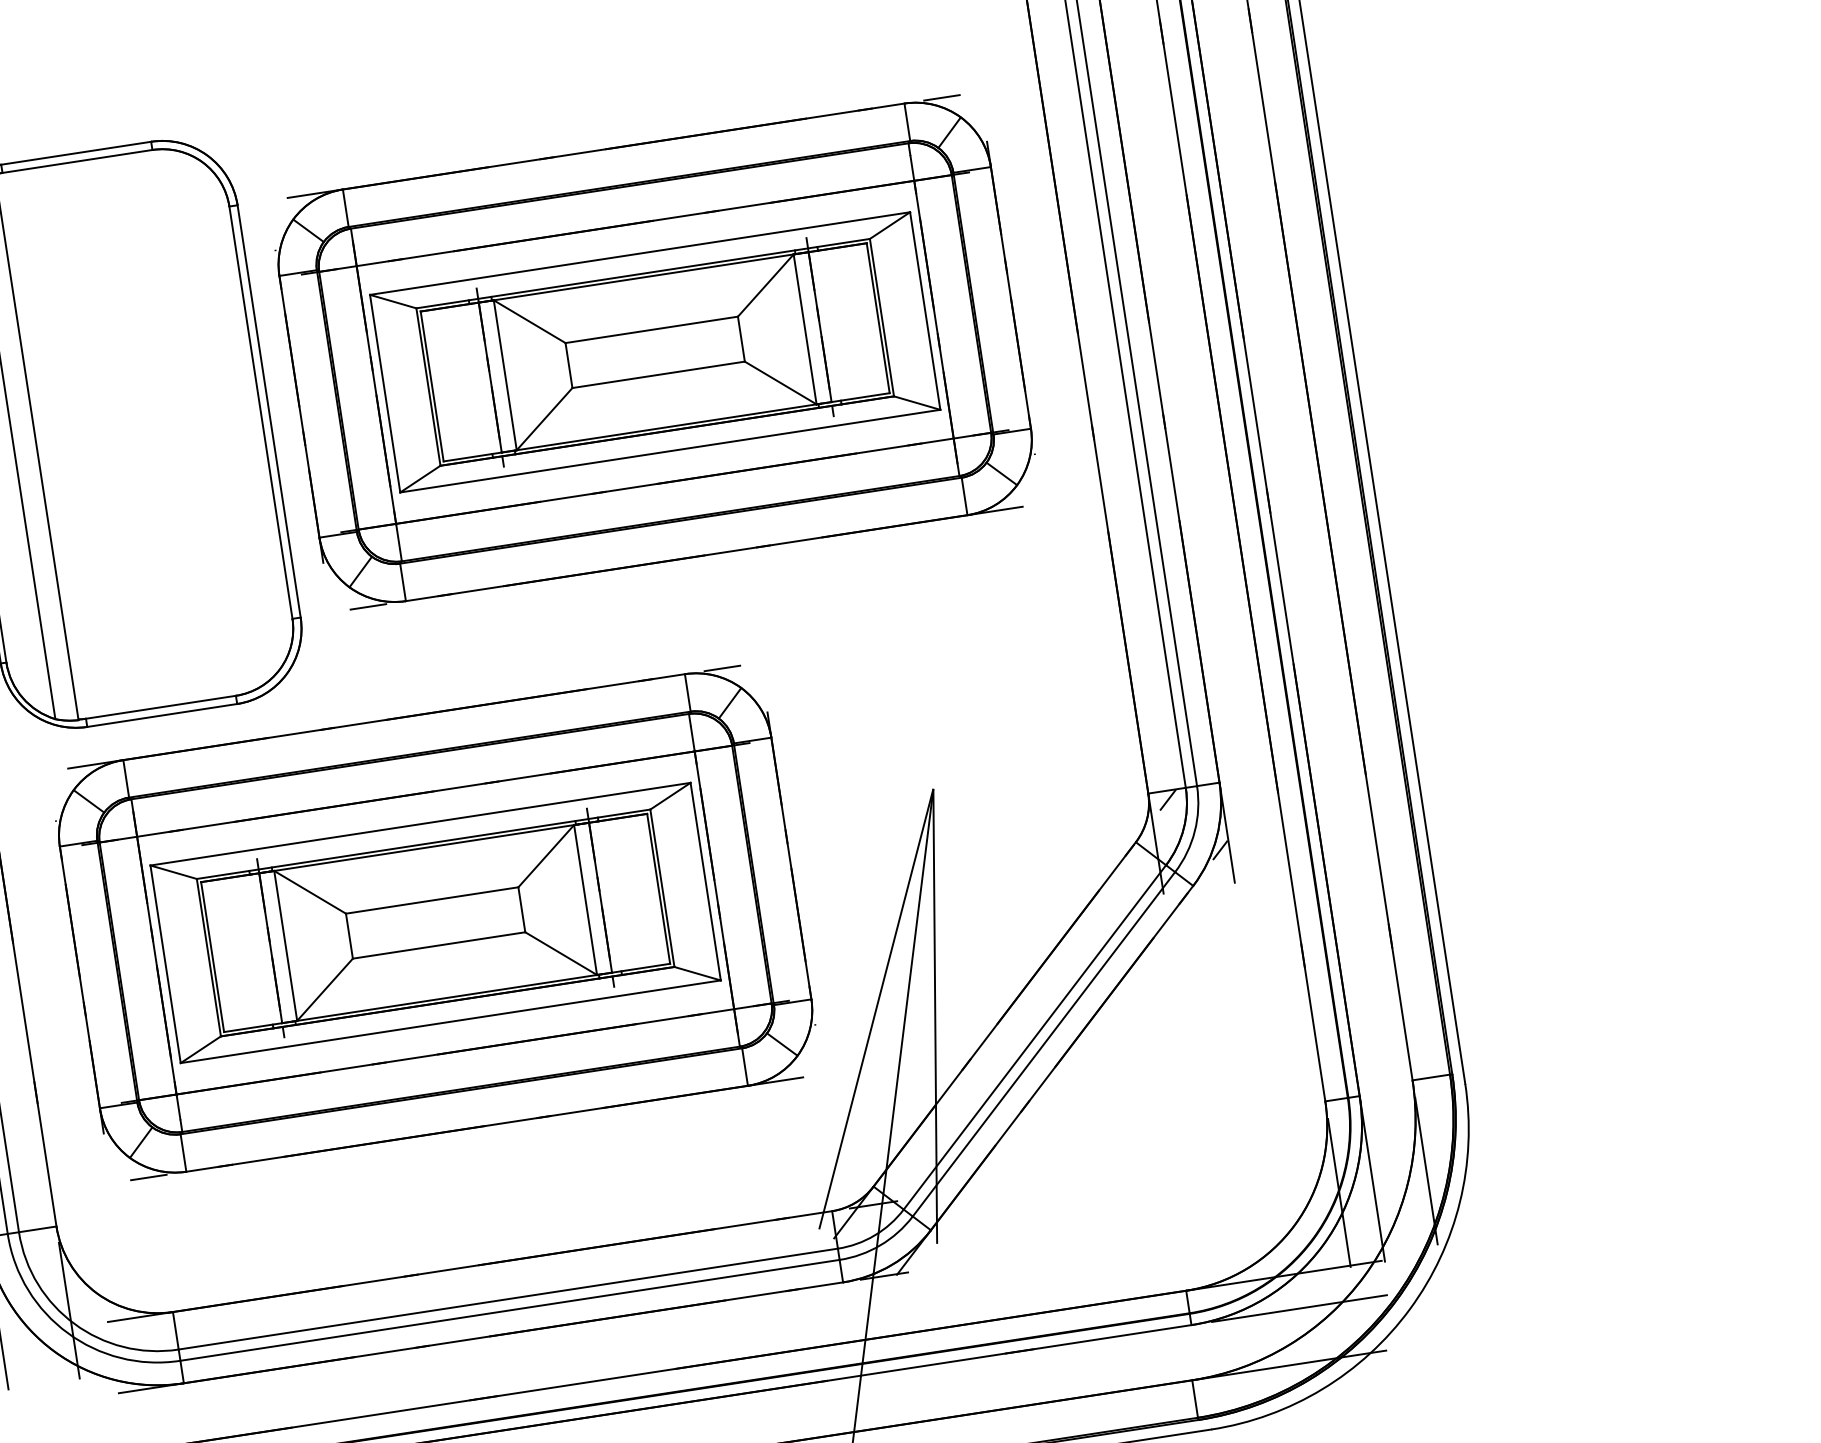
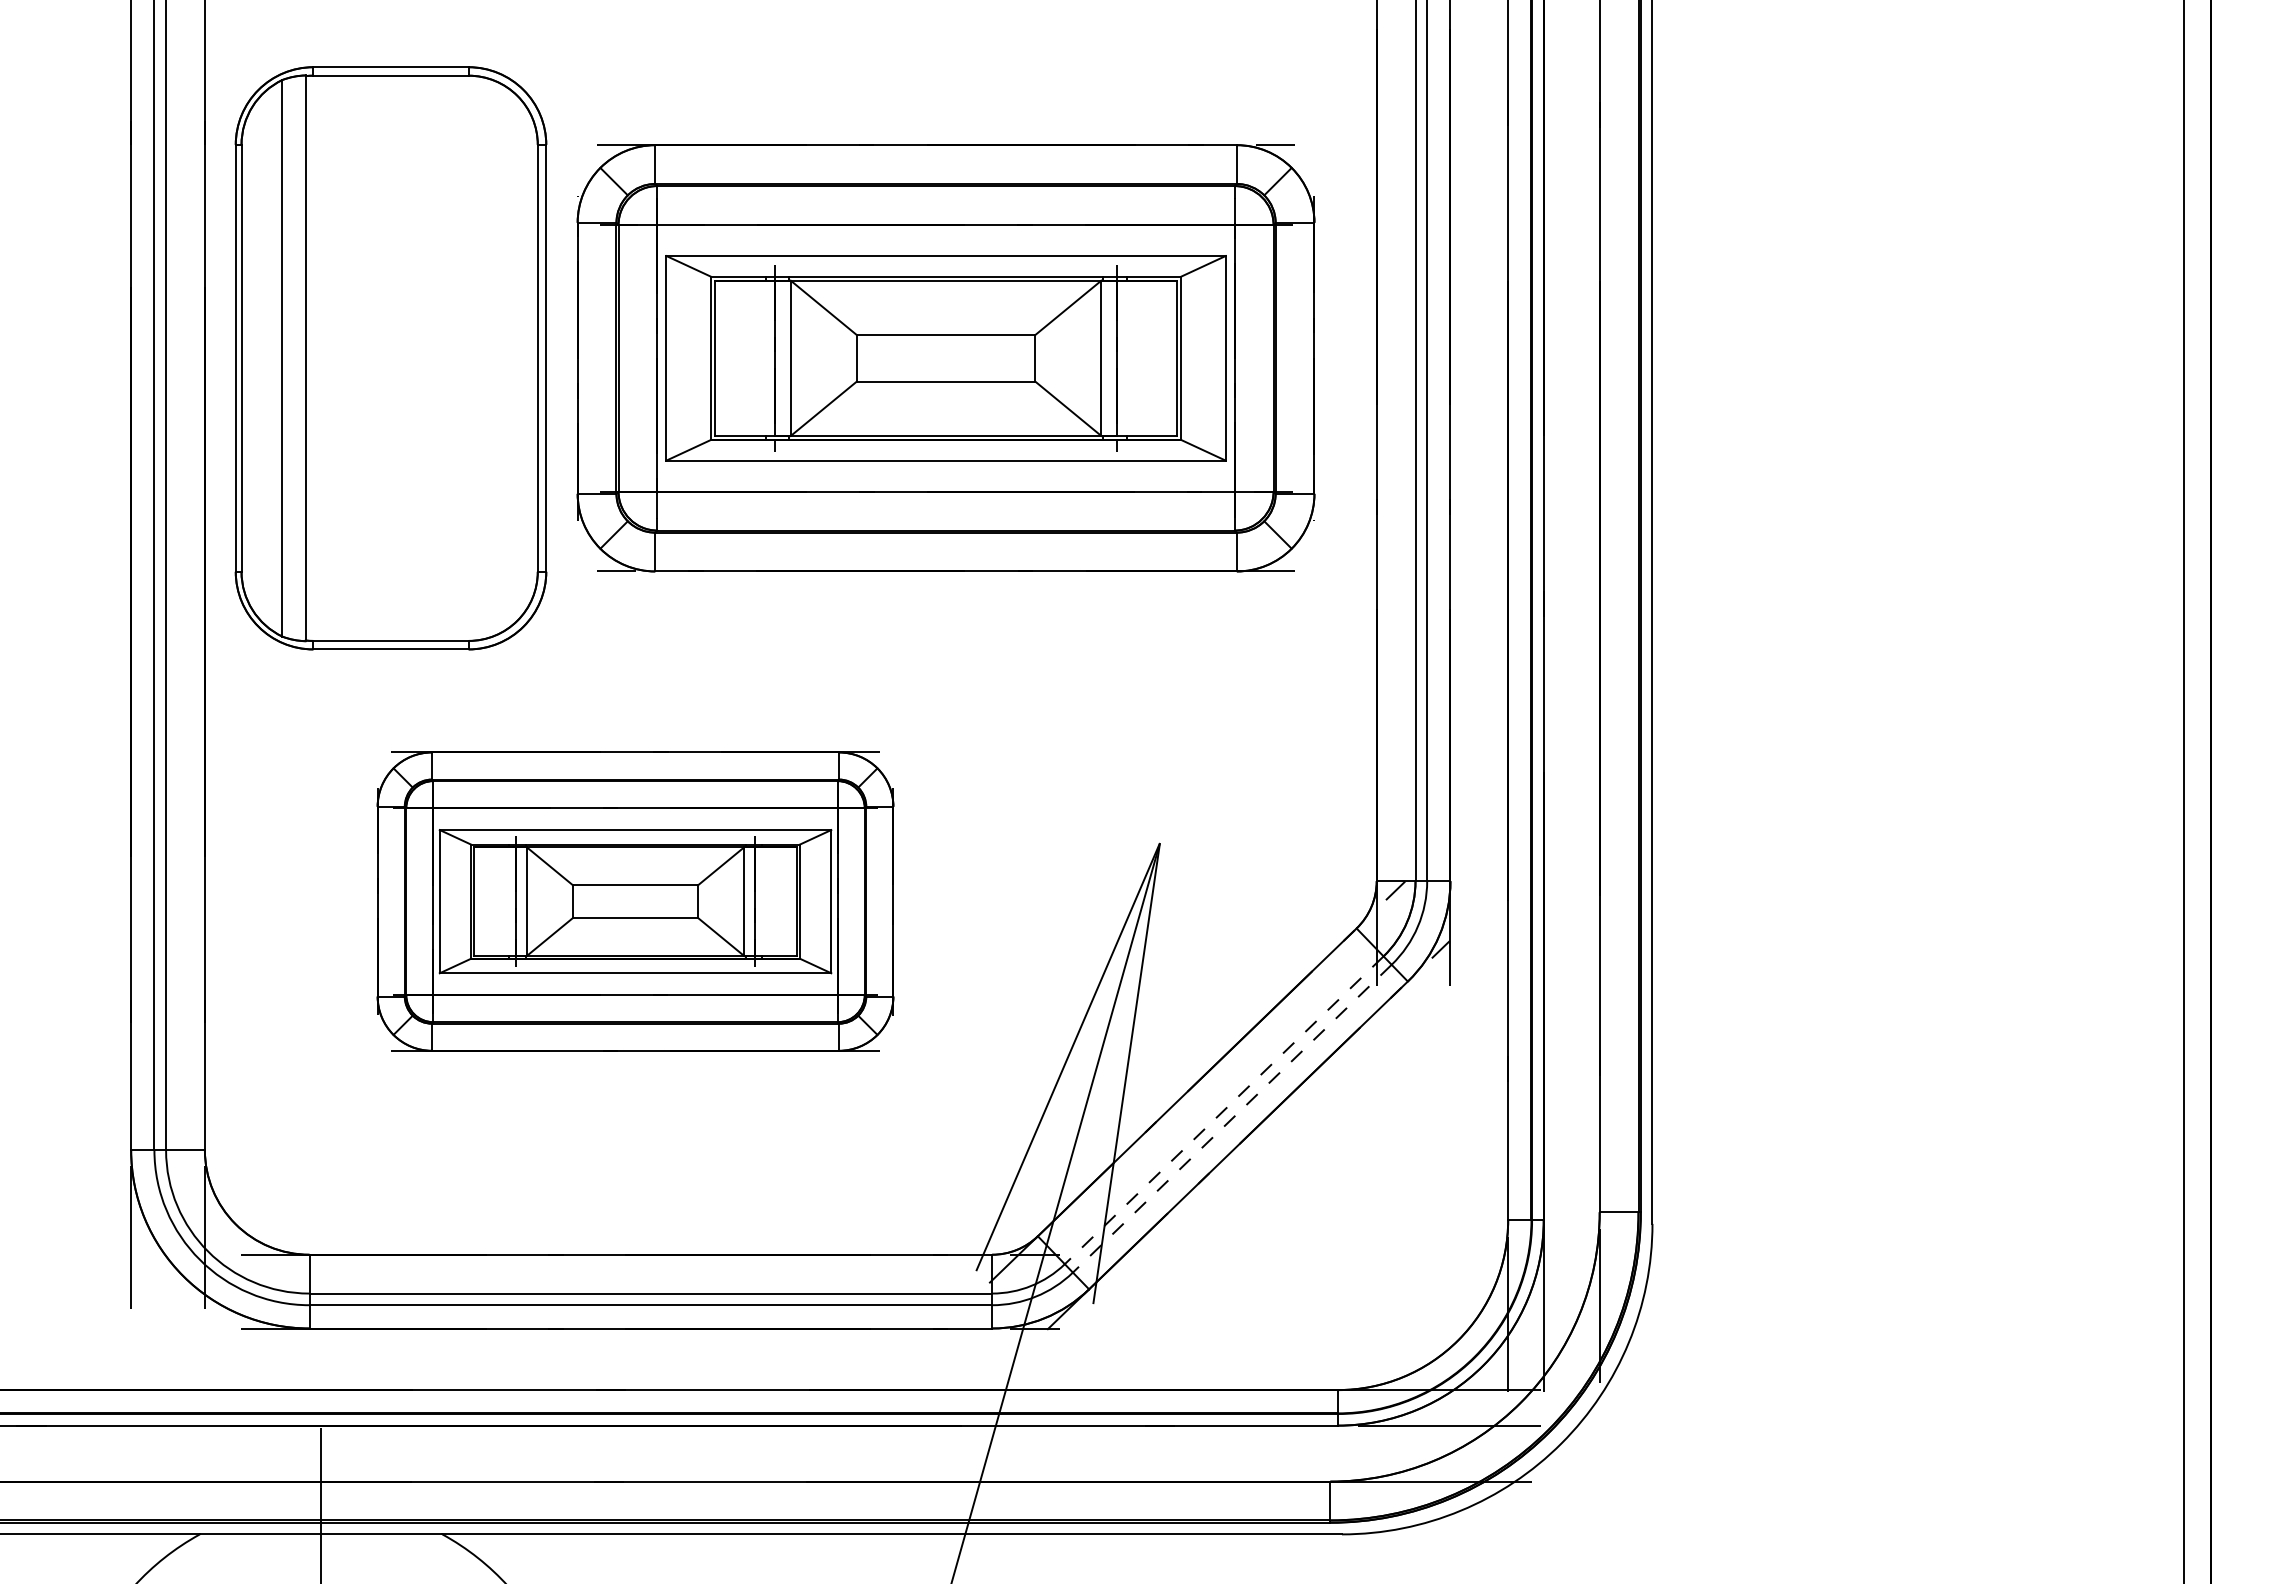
part: (435, 922) -> (635, 901), size x0.7
line: (1035, 1037) -> (1224, 1110), solid -> dashed
line: (1044, 1044) -> (1232, 1118), solid -> dashed

